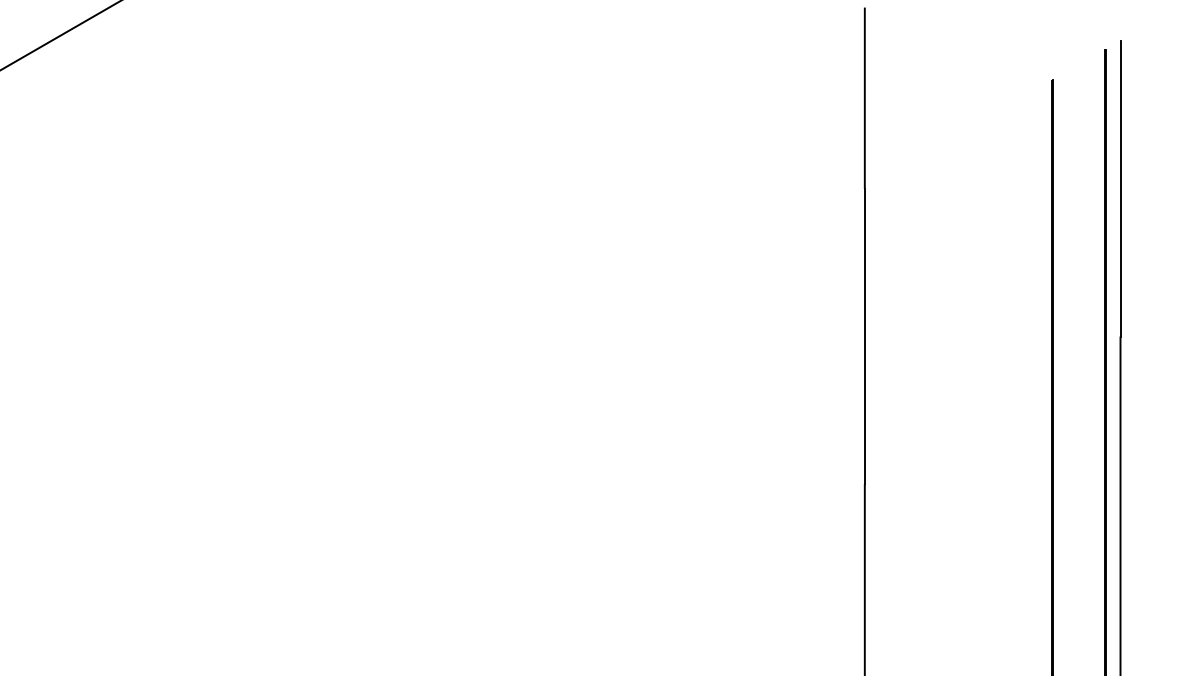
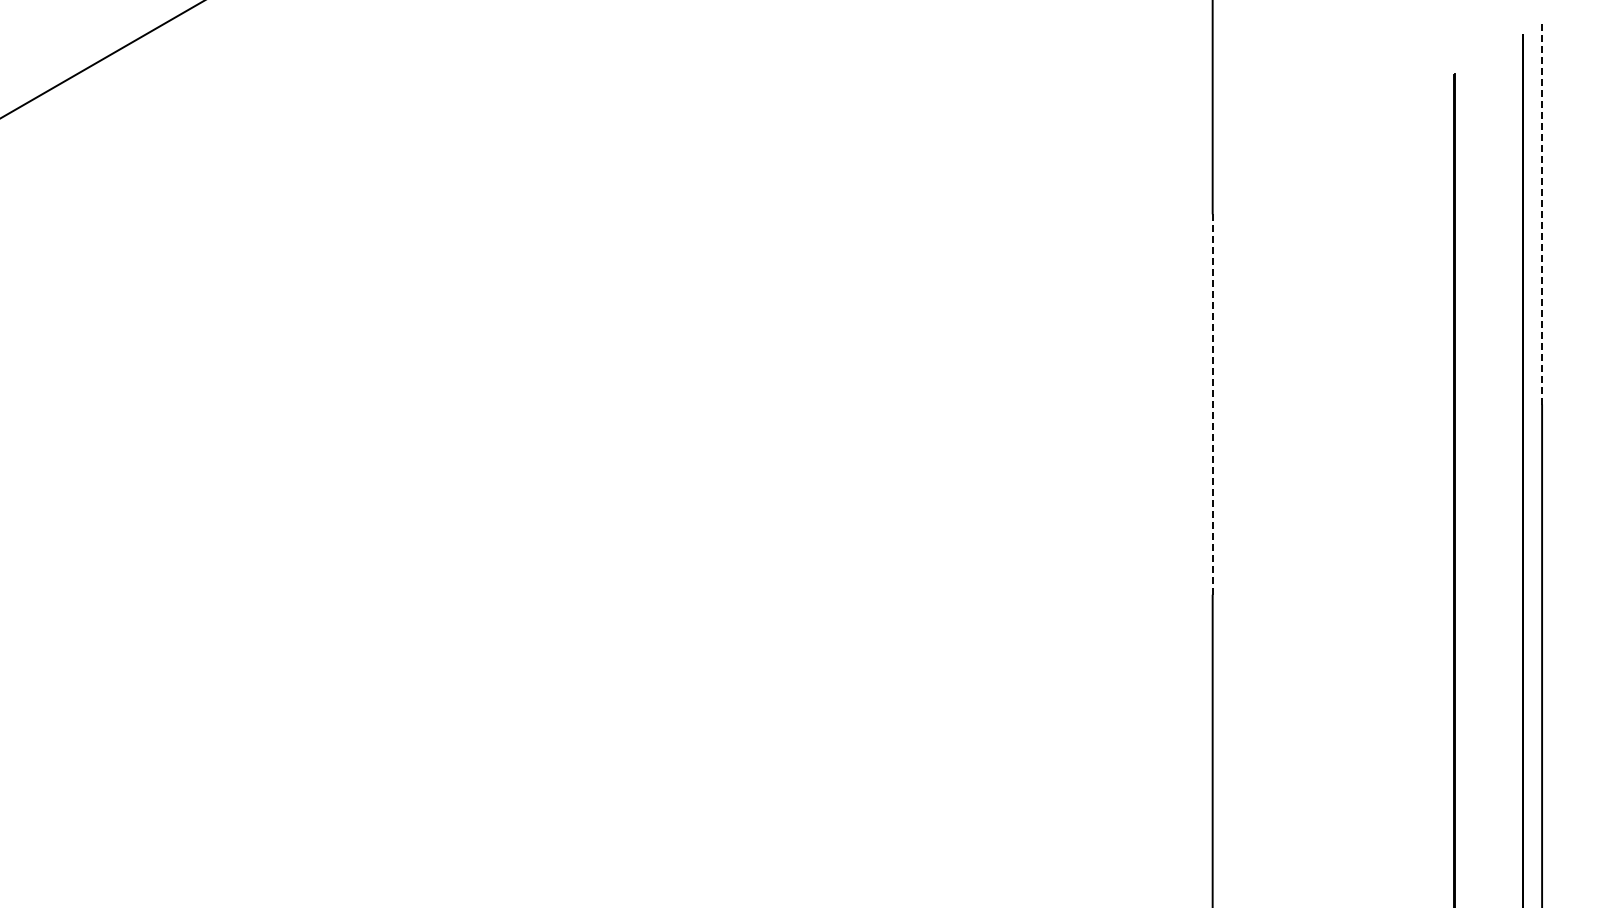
line: (1120, 188) -> (1542, 213), solid -> dashed
line: (864, 336) -> (1212, 404), solid -> dashed

